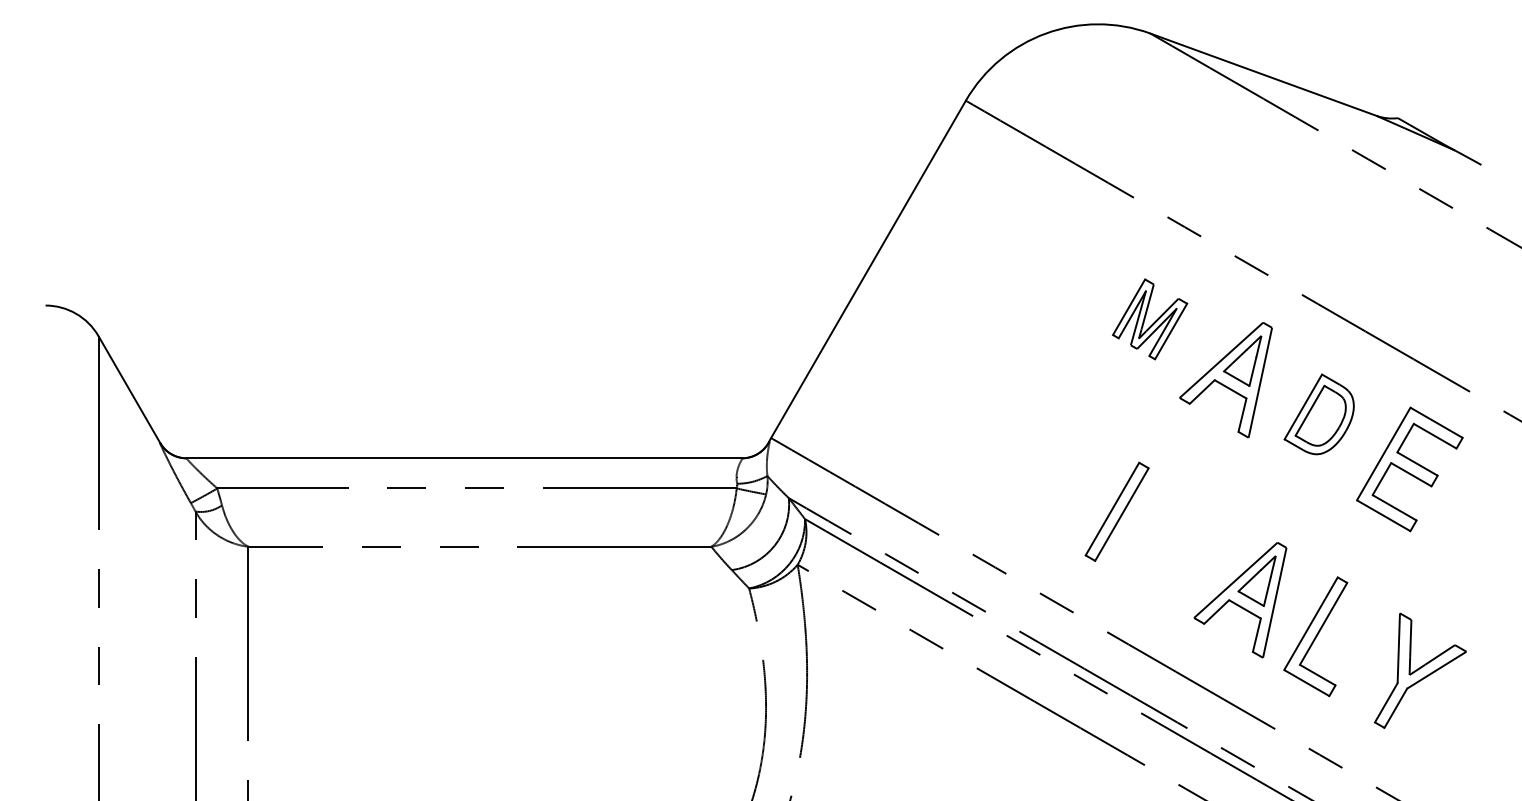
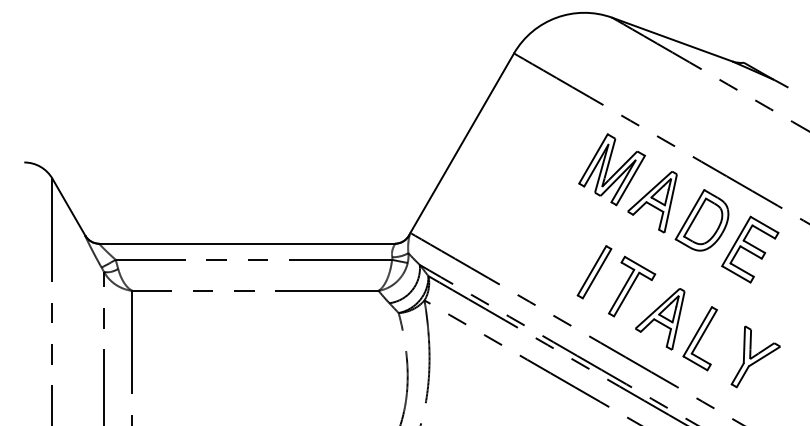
part: (1149, 318) -> (611, 169), size x1.67
part: (1318, 414) -> (701, 220), size x1.43
part: (1188, 538) -> (632, 286), added

